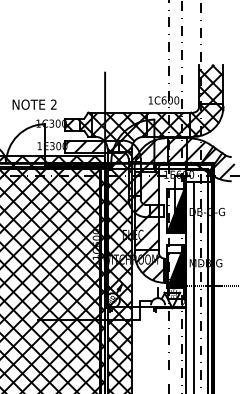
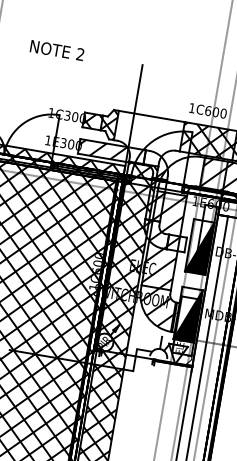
text: (34, 104) -> (57, 50), moved
hatch: (119, 131) -> (147, 139), removed
hatch: (151, 155) -> (181, 174), removed

